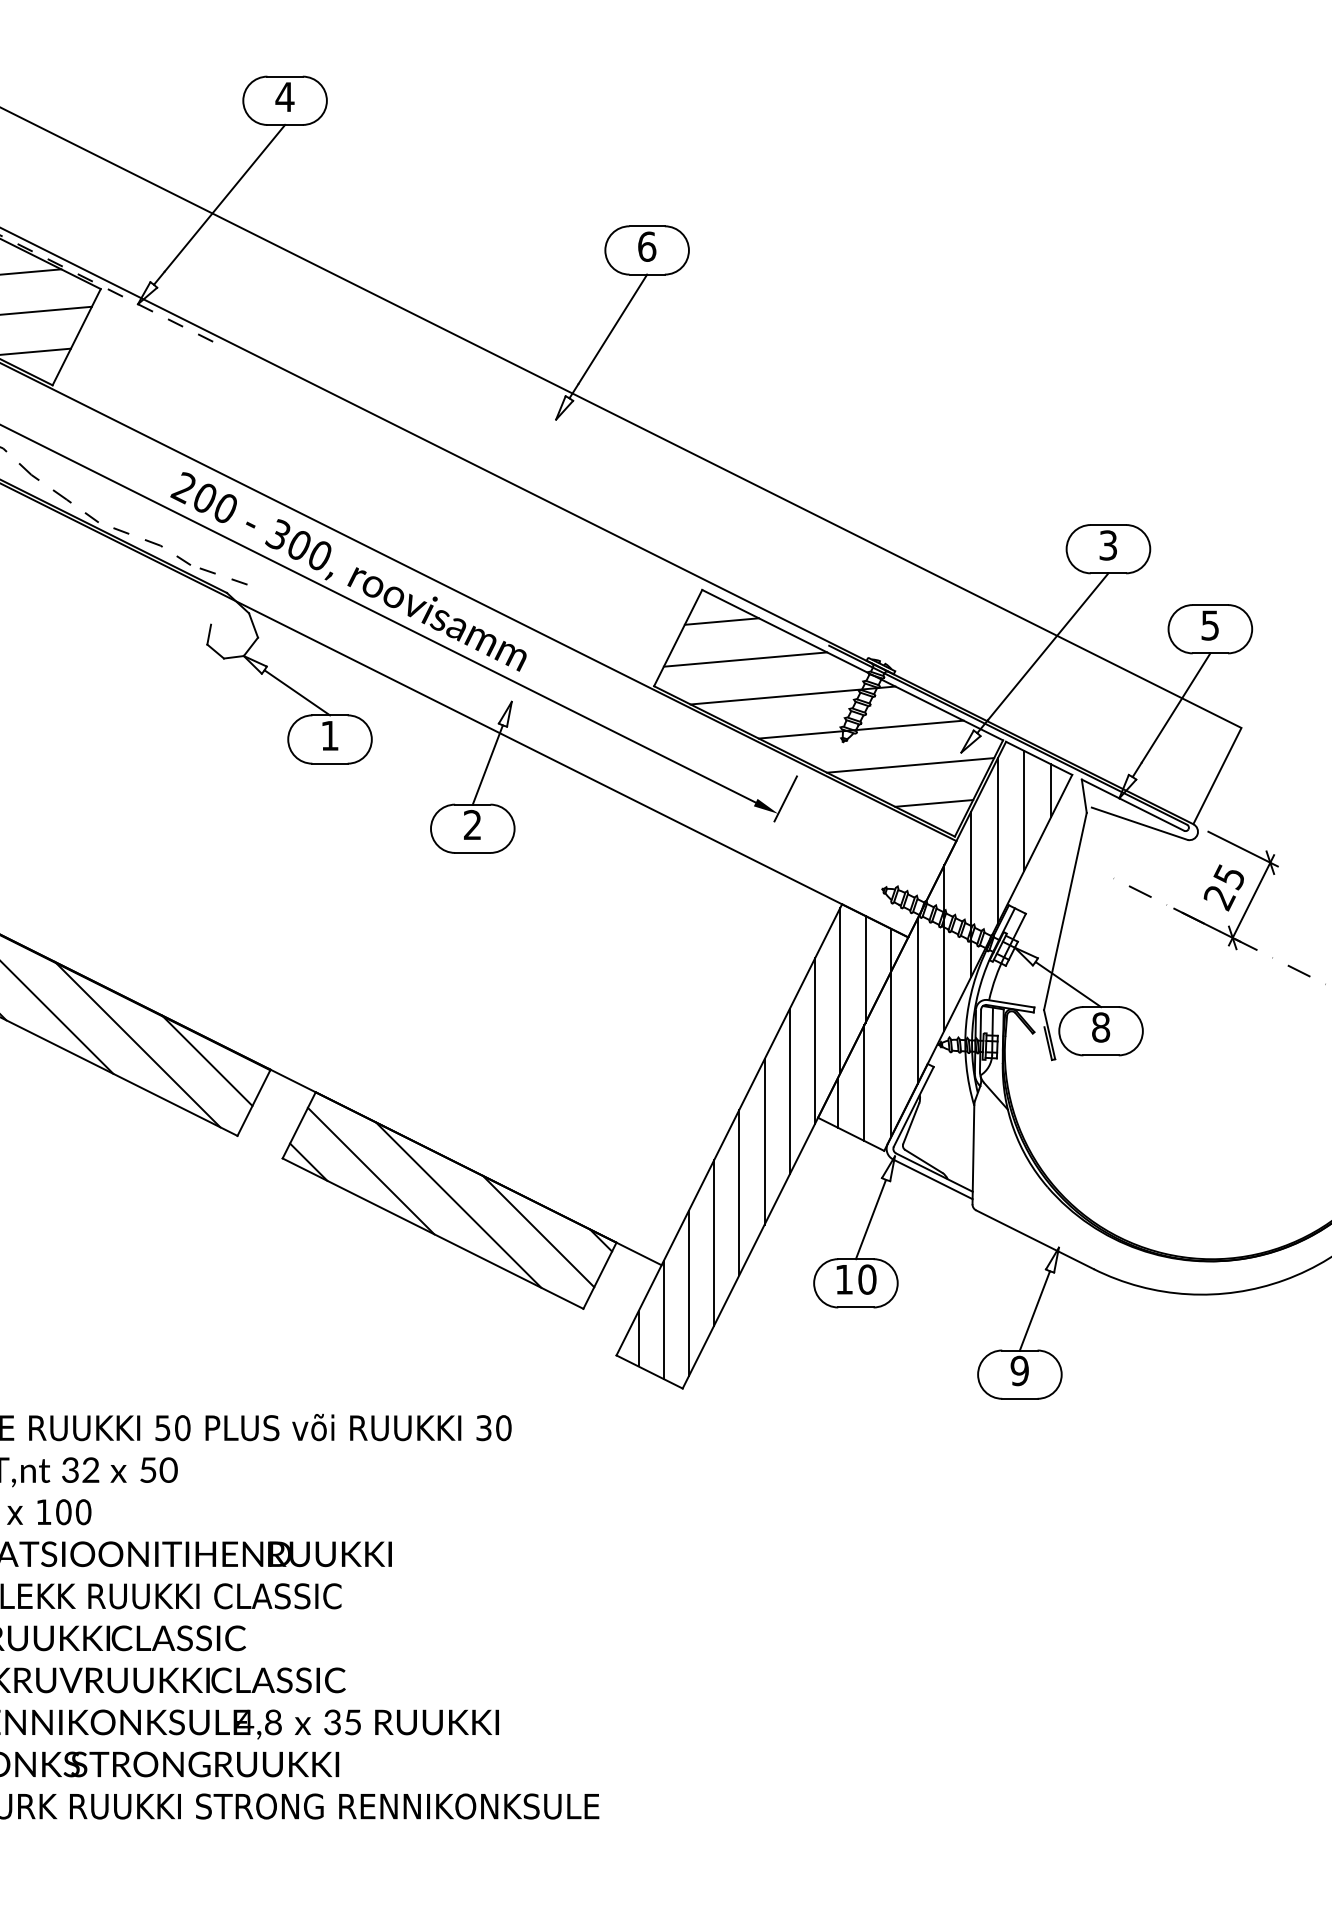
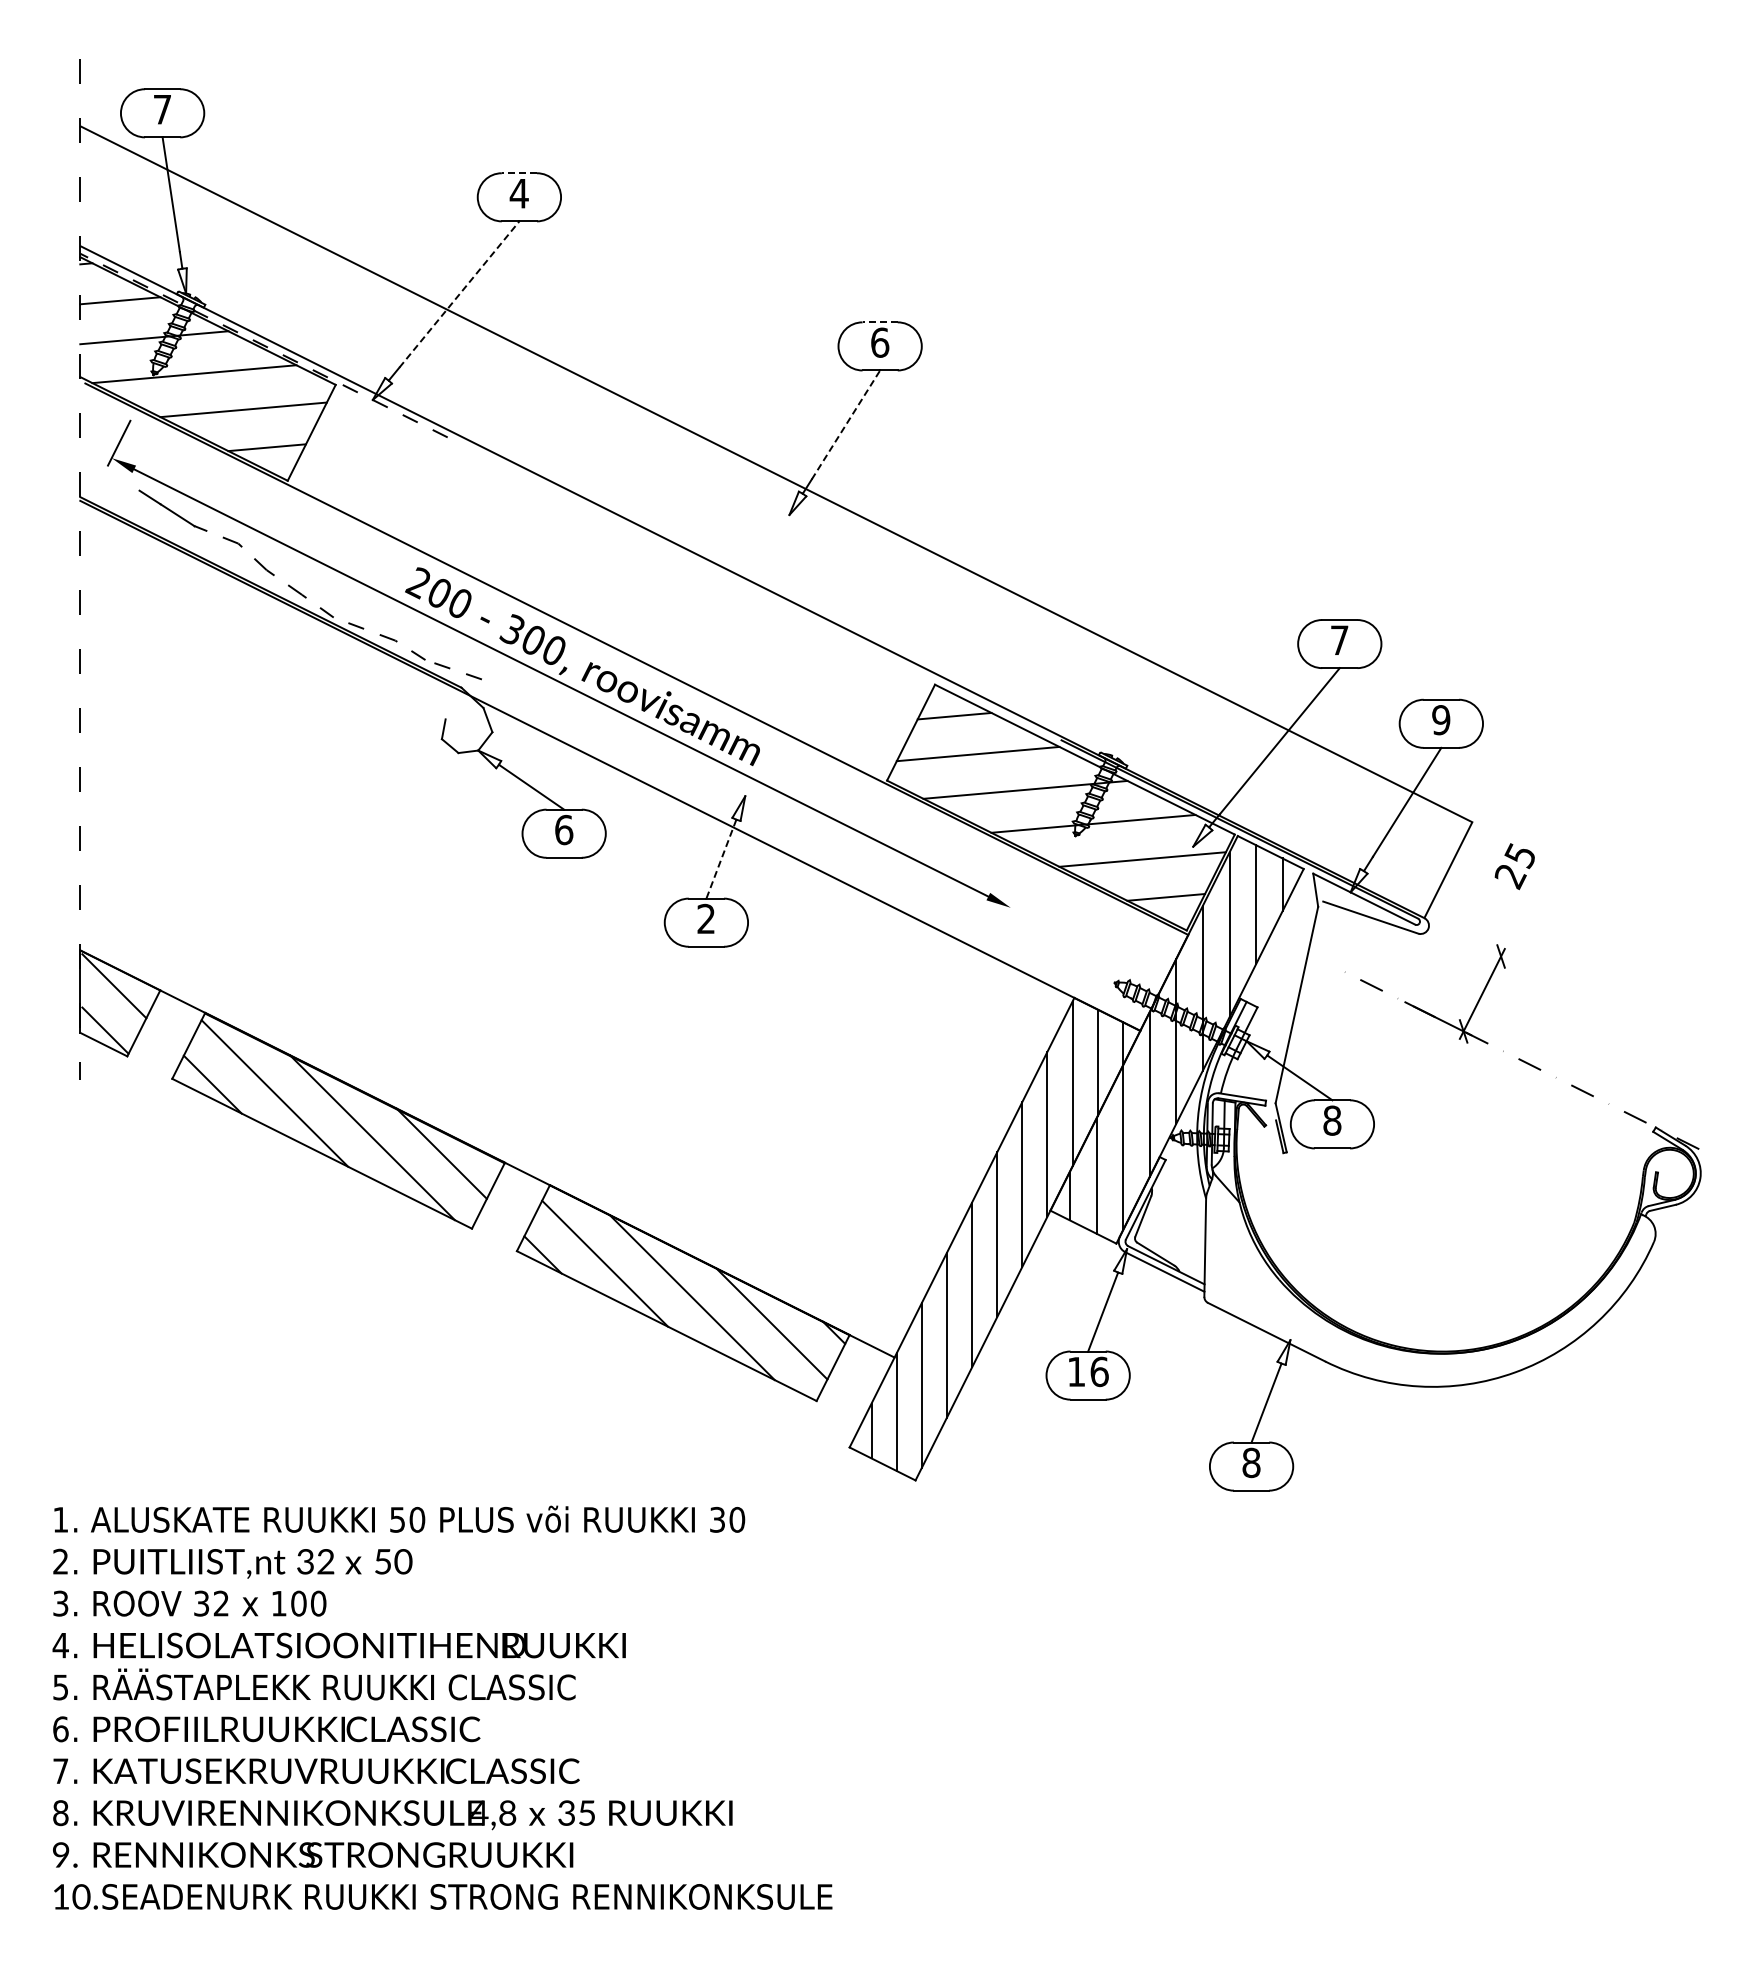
line: (285, 76) -> (519, 173), solid -> dashed
line: (224, 198) -> (459, 294), solid -> dashed
line: (647, 226) -> (880, 322), solid -> dashed
line: (613, 328) -> (846, 424), solid -> dashed
text: (1108, 545) -> (1339, 640), 3 -> 7
text: (1210, 625) -> (1441, 720), 5 -> 9
text: (330, 735) -> (564, 829), 1 -> 6
line: (487, 765) -> (721, 859), solid -> dashed
line: (786, 798) -> (1018, 892), removed
line: (1242, 848) -> (1473, 942), removed
text: (1223, 887) -> (1514, 866), moved
text: (867, 1279) -> (1099, 1371), 10 -> 16
text: (1019, 1371) -> (1251, 1463), 9 -> 8

